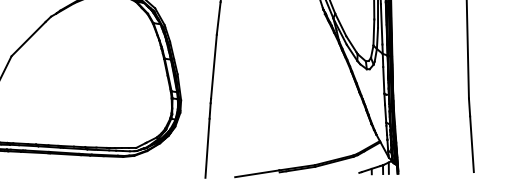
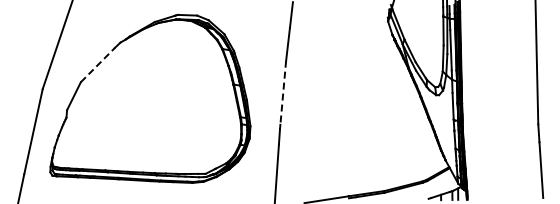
line: (29, 38) -> (98, 64), solid -> dashed
line: (214, 67) -> (283, 93), solid -> dashed

